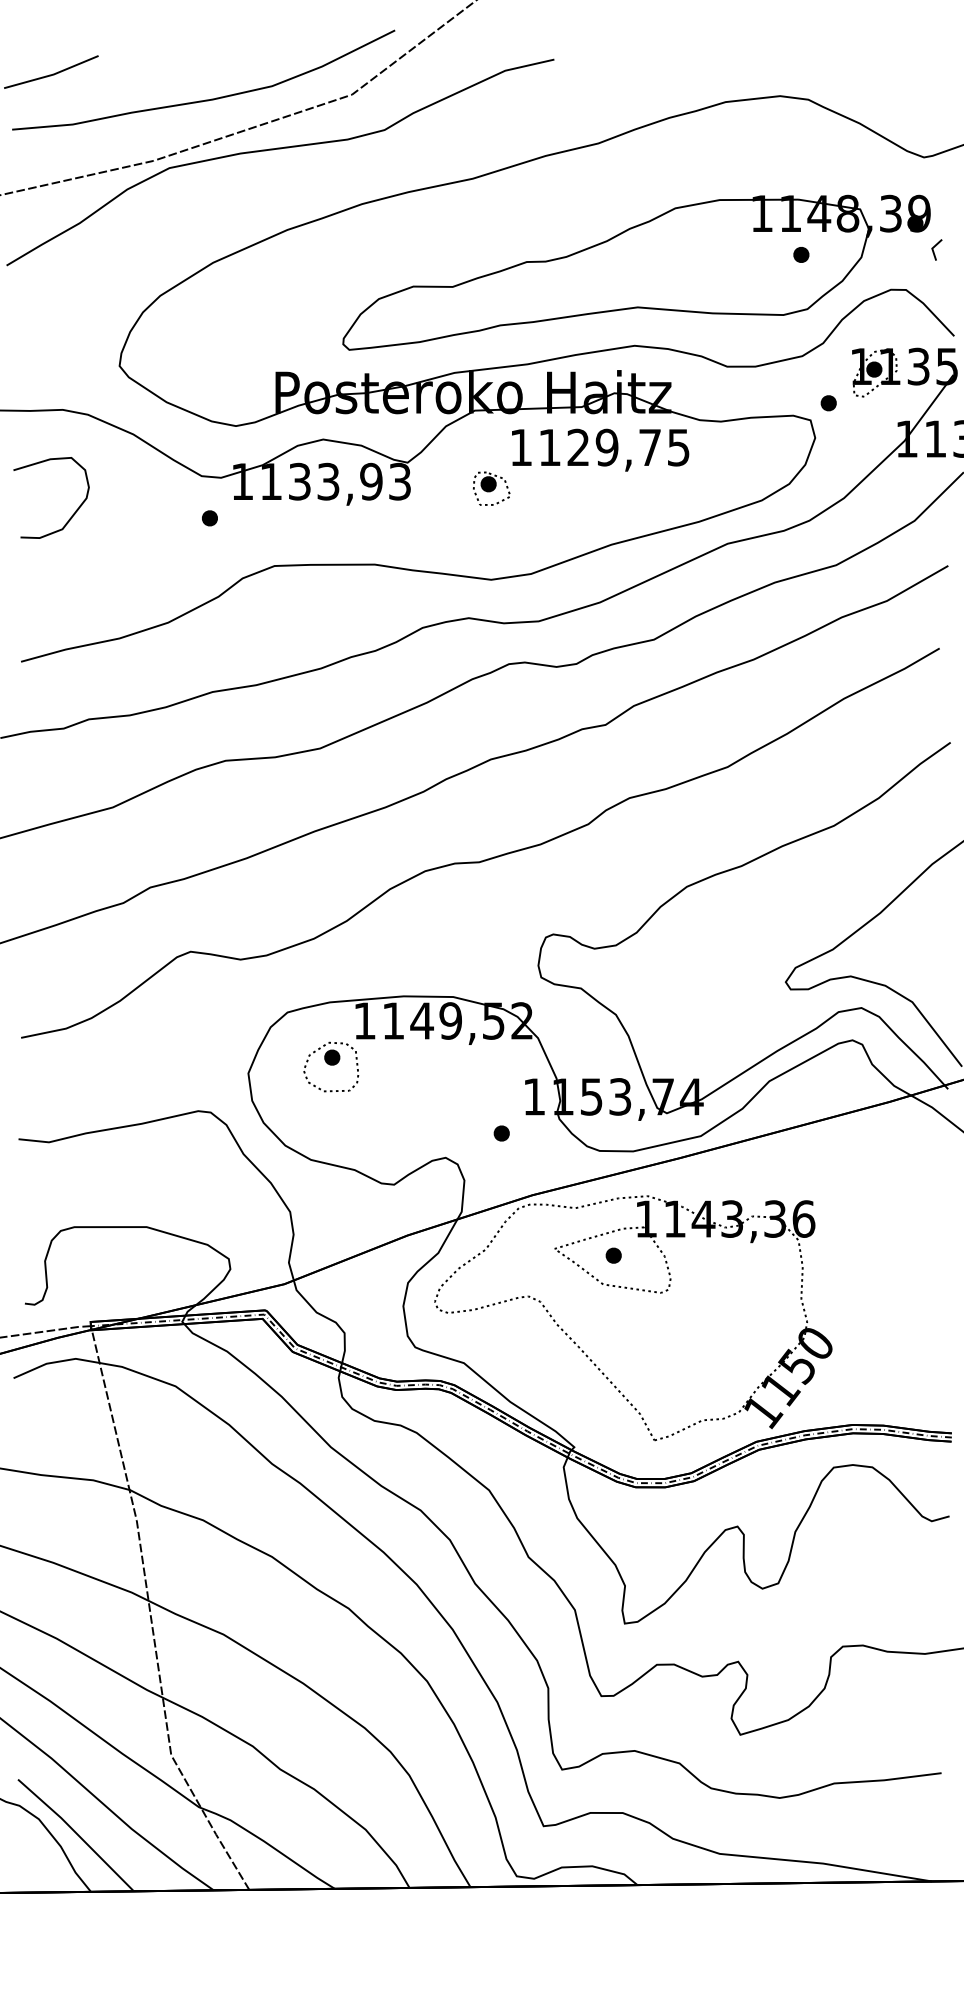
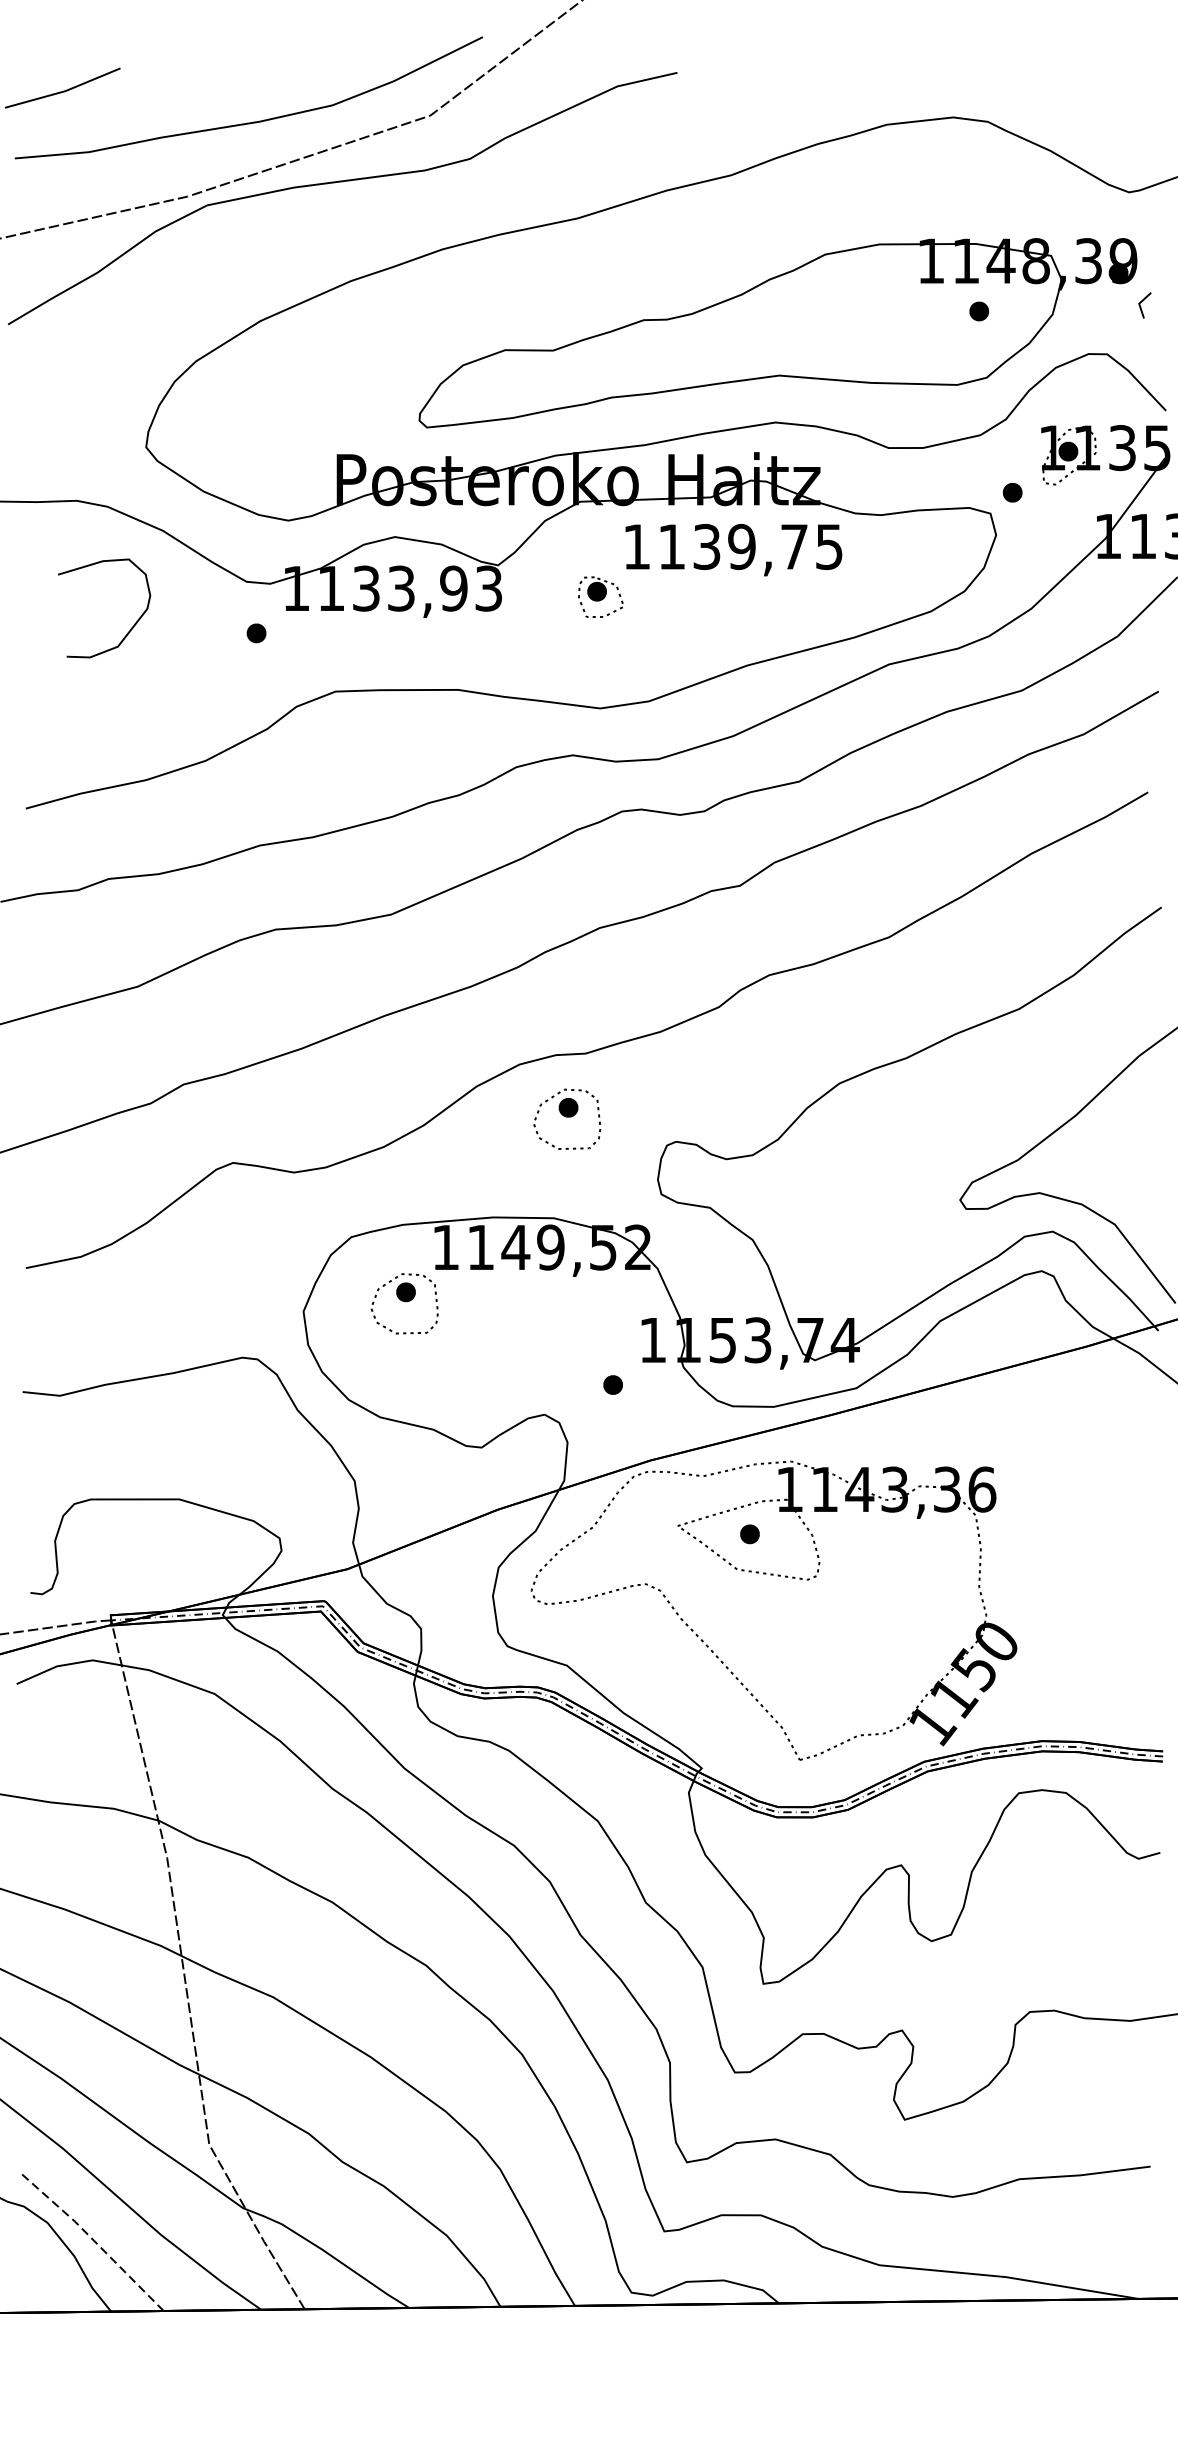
text: (578, 447) -> (706, 546), 1129,75 -> 1139,75
curve: (72, 514) -> (130, 628), moved
part: (464, 915) -> (567, 1118), added
line: (76, 1833) -> (93, 2240), solid -> dashed

